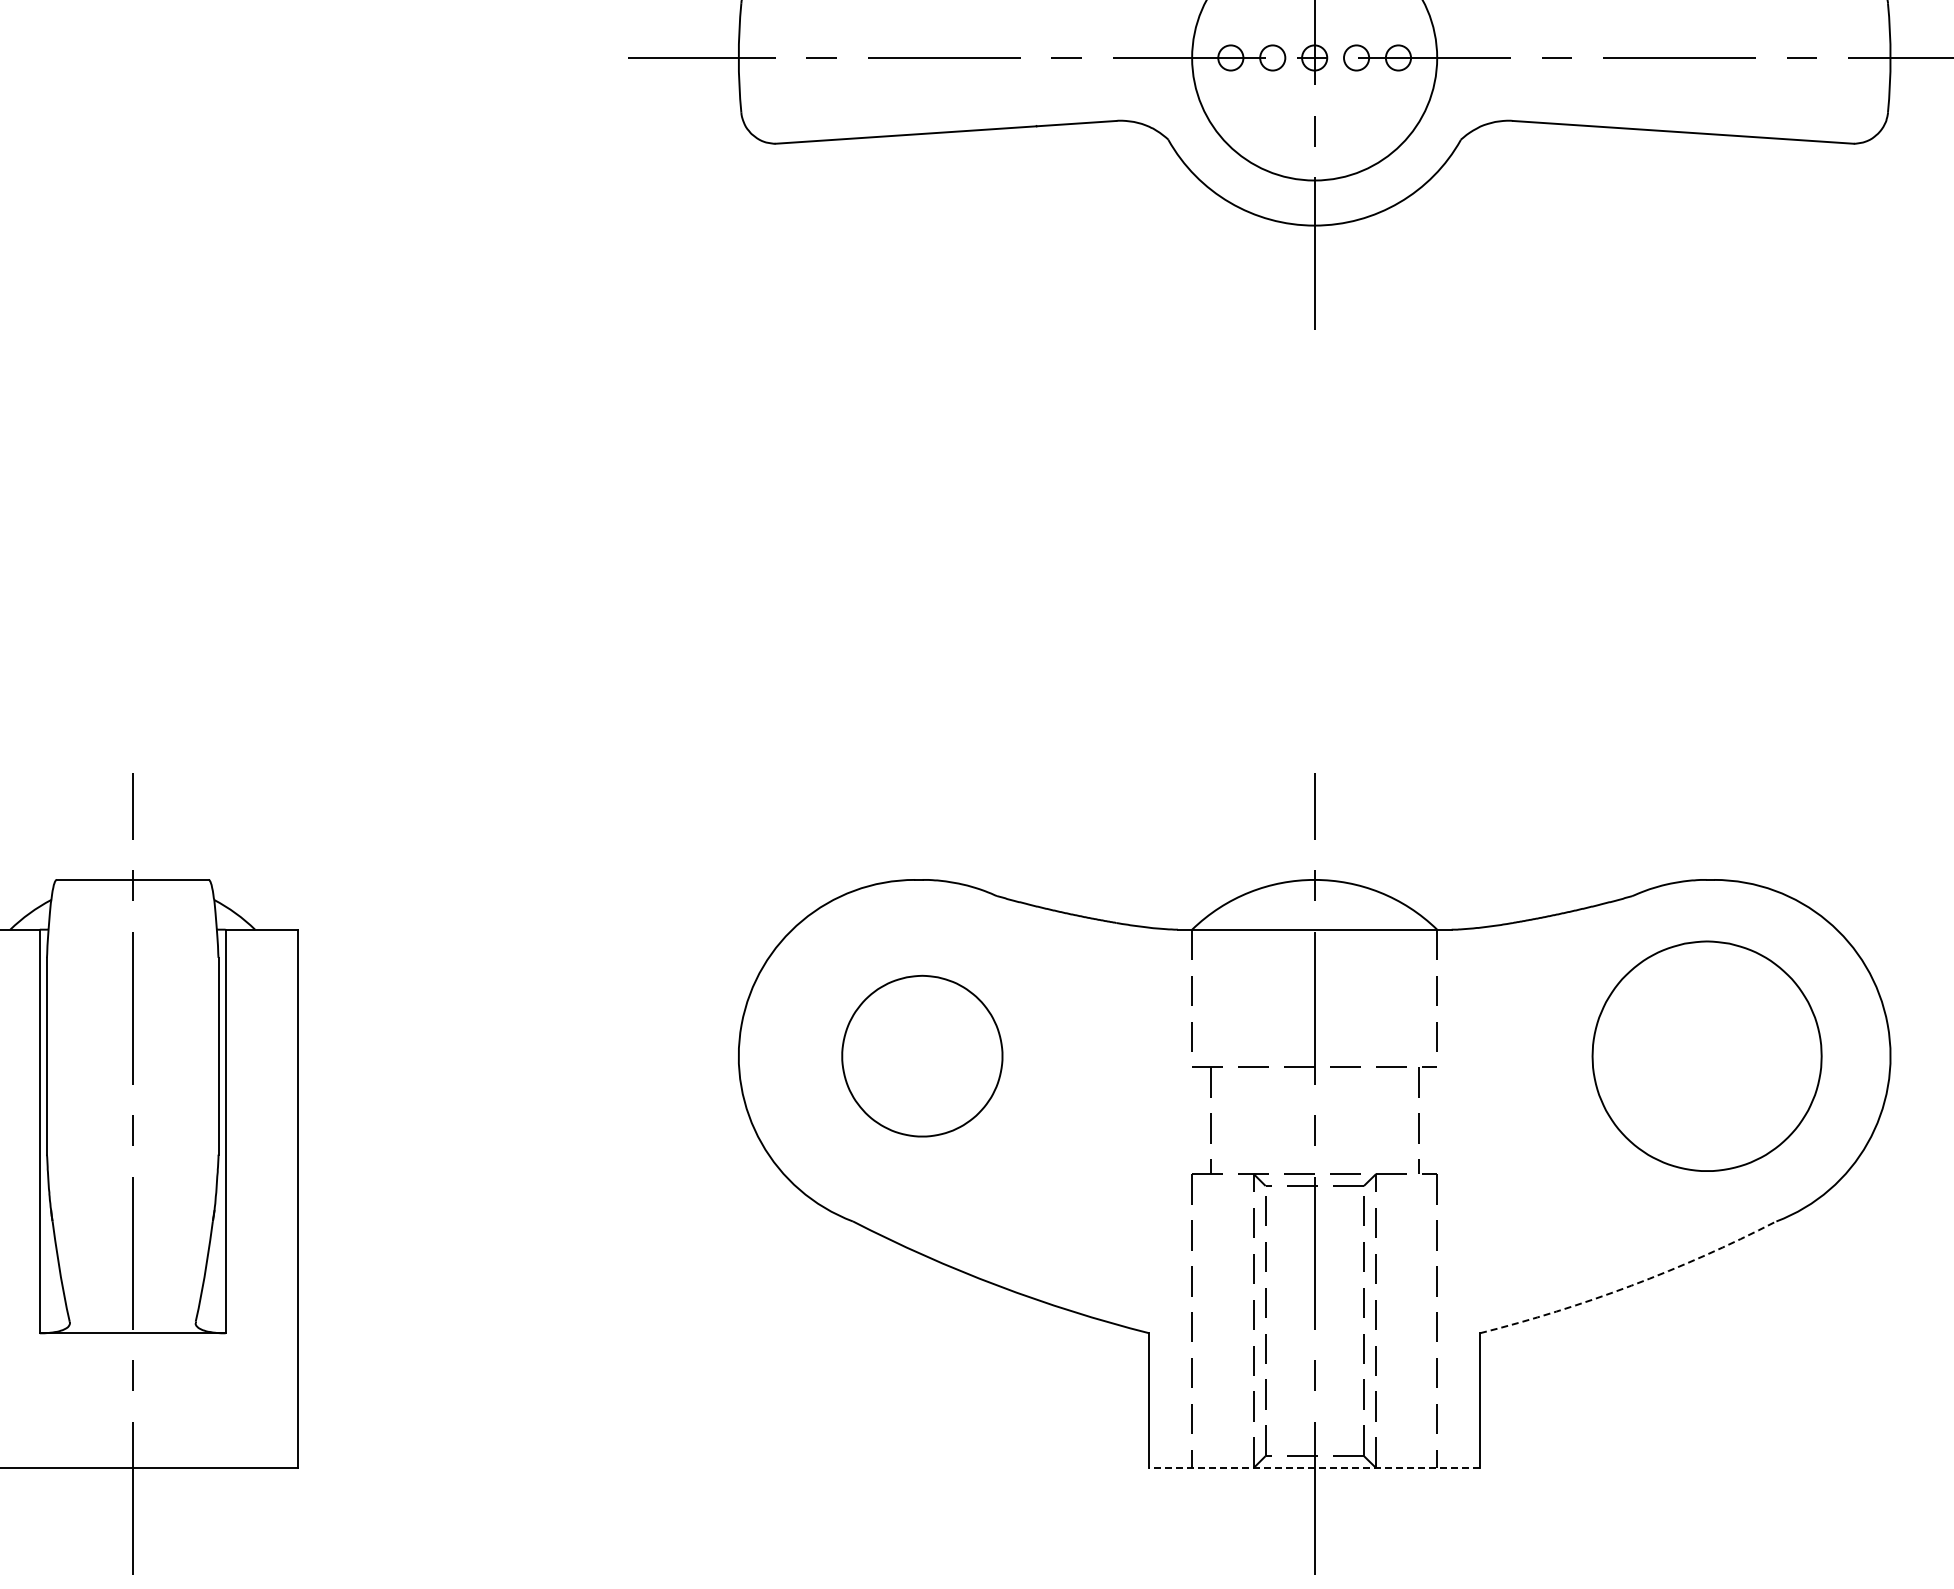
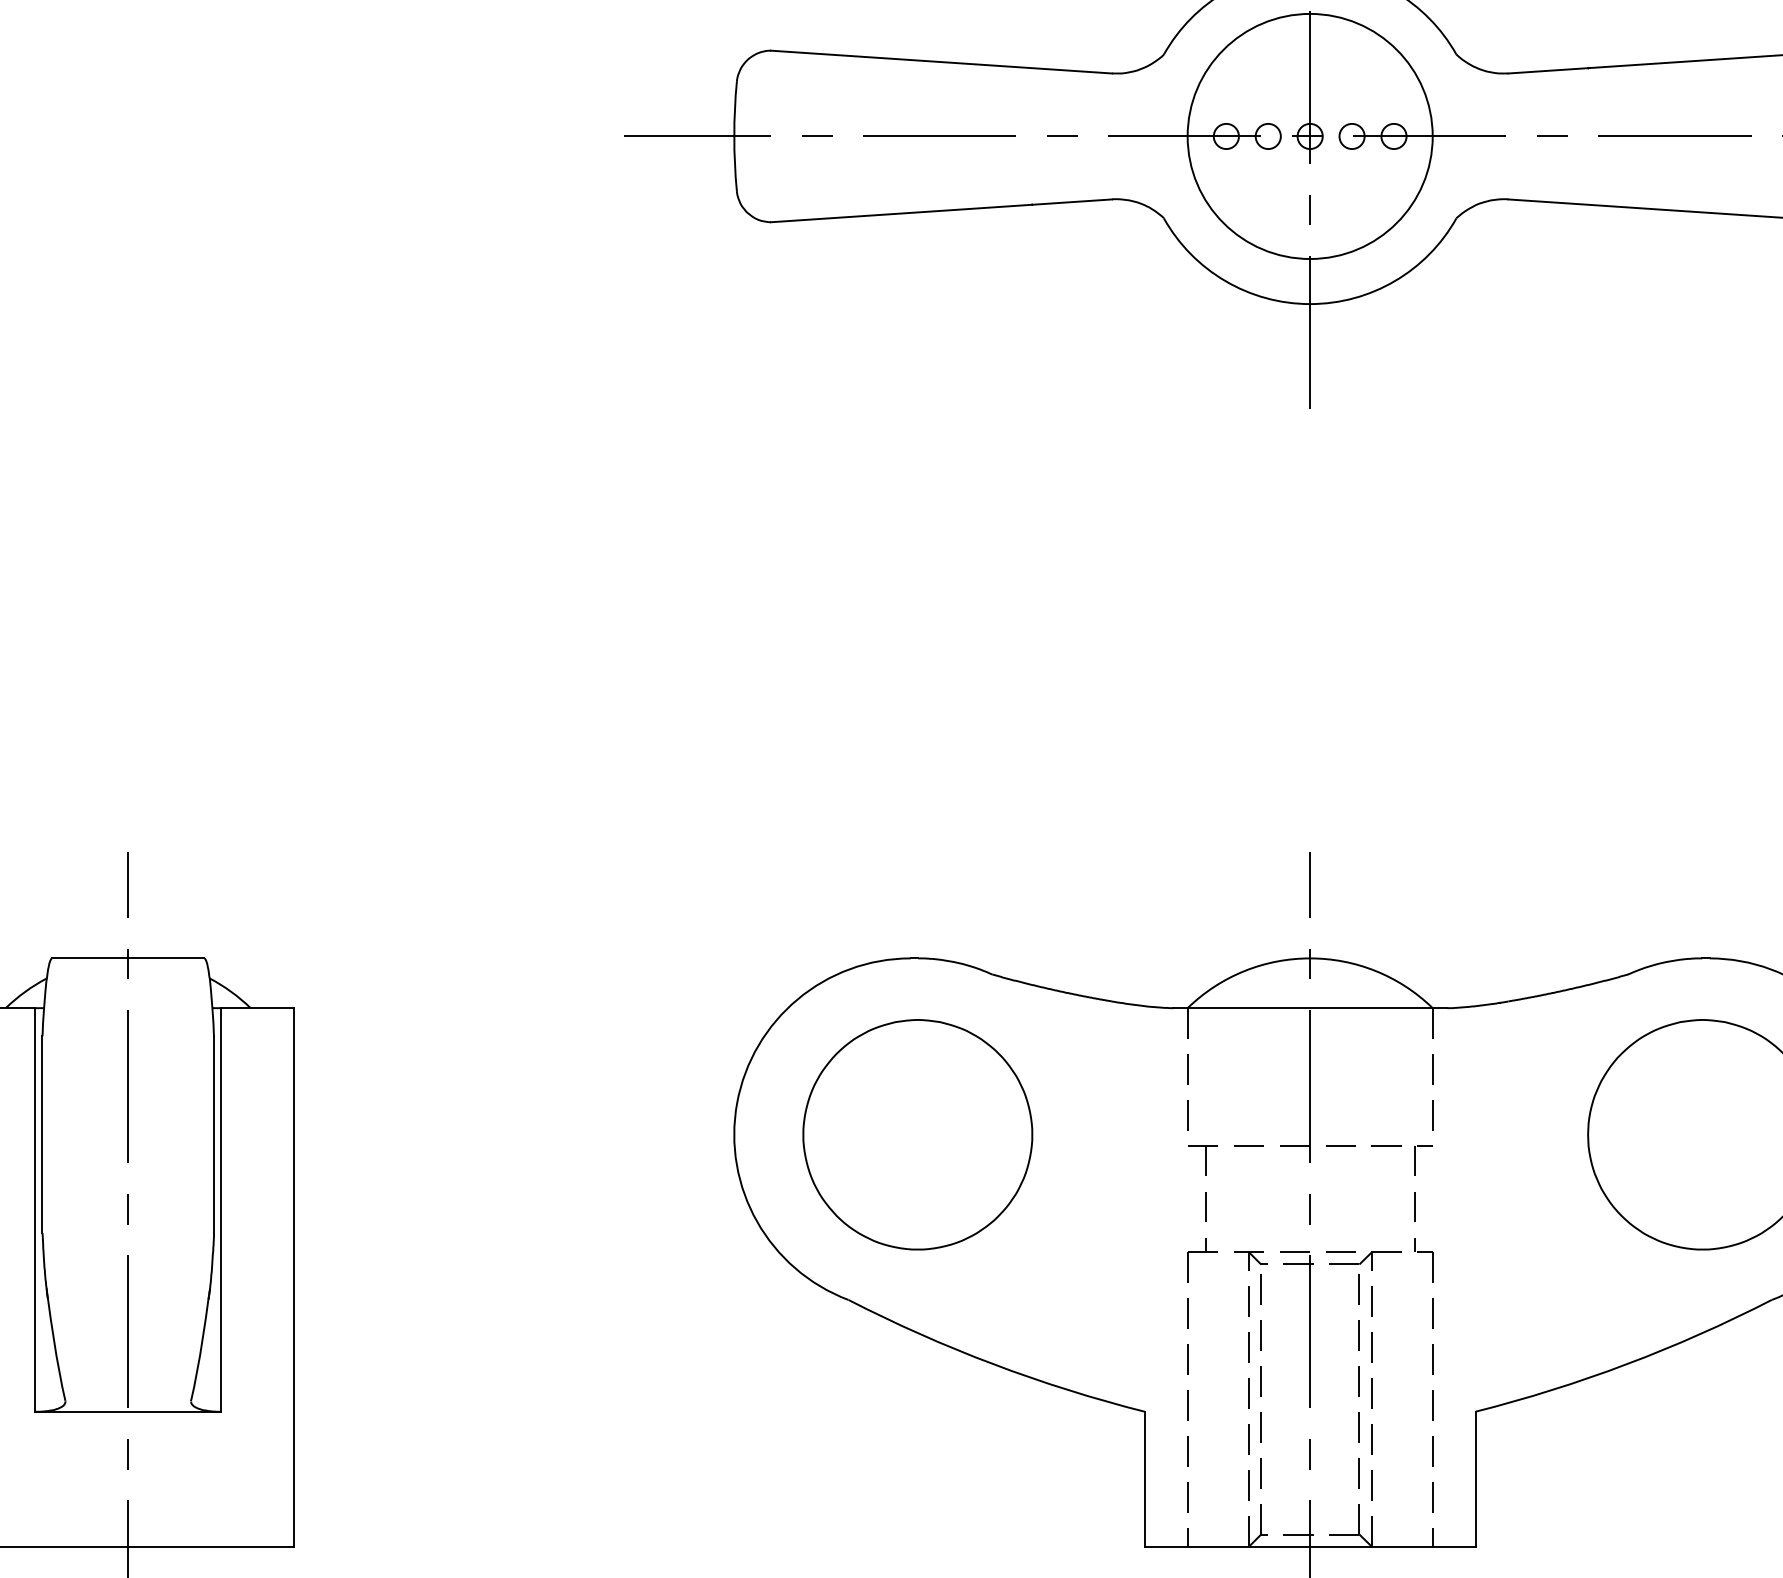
part: (922, 1055) -> (918, 1133), size x1.43
arc: (1631, 1285) -> (1627, 1363), dashed -> solid
line: (1314, 1468) -> (1310, 1546), dashed -> solid

